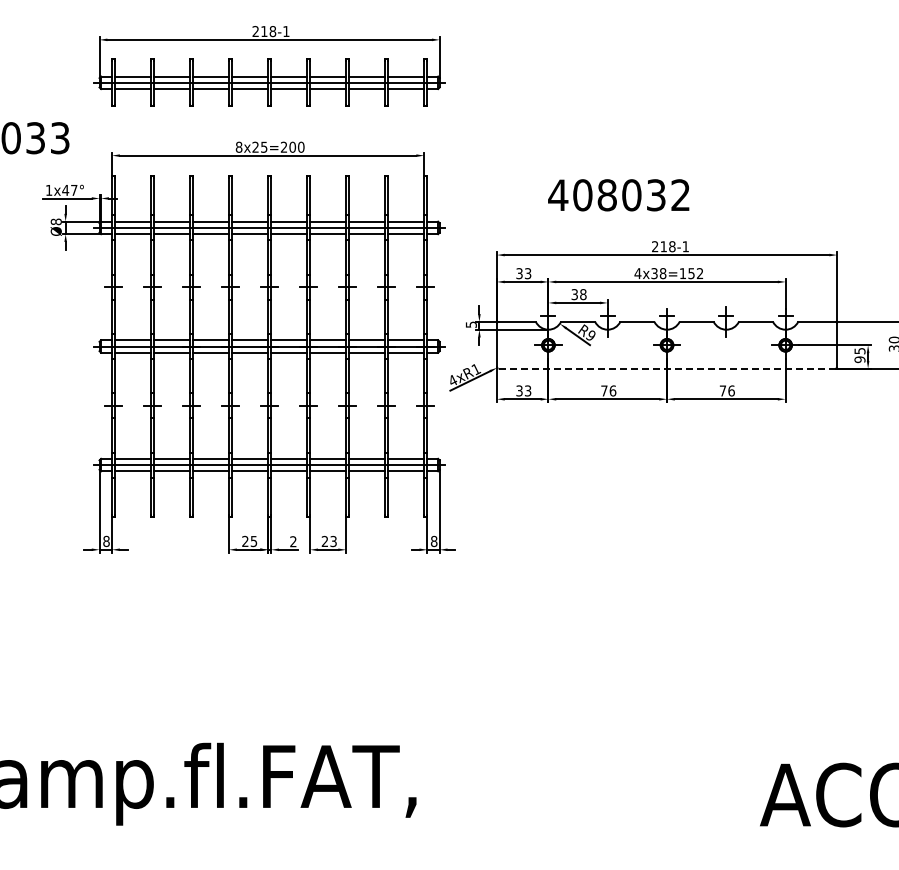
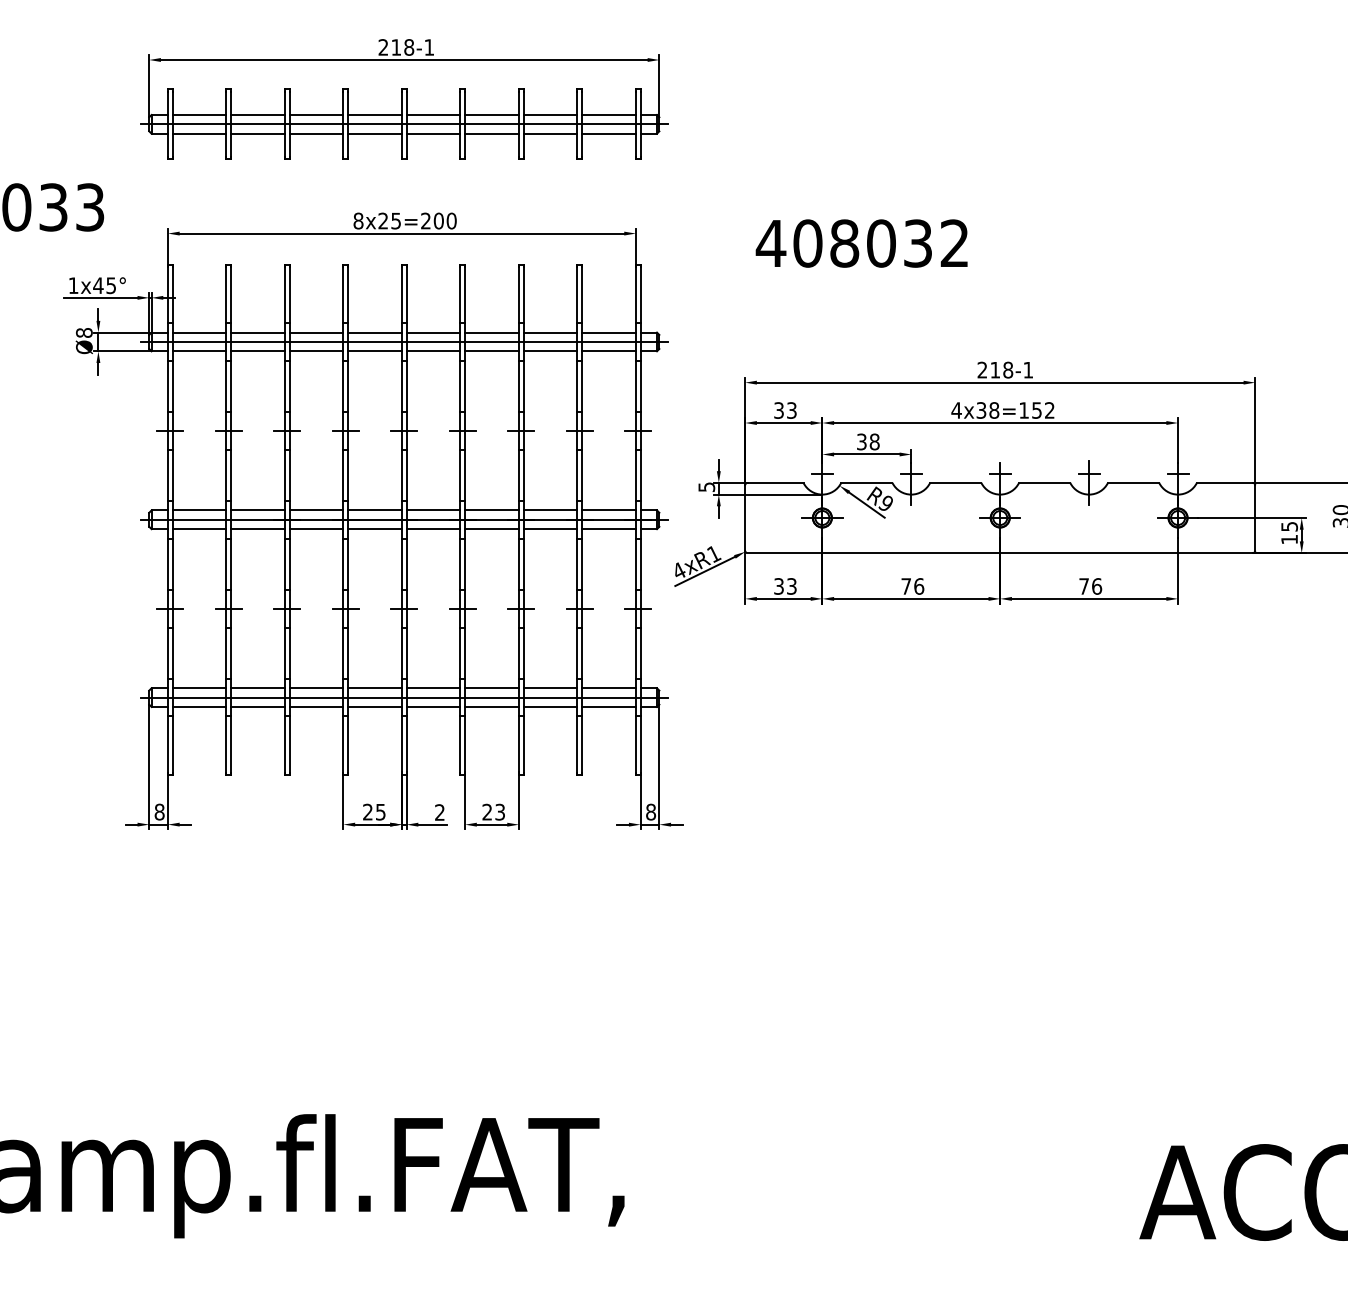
text: (74, 190) -> (111, 285), x47° -> x45°
text: (618, 195) -> (861, 243), moved
text: (859, 359) -> (1288, 539), 95 -> 15
line: (667, 368) -> (1000, 552), dashed -> solid

